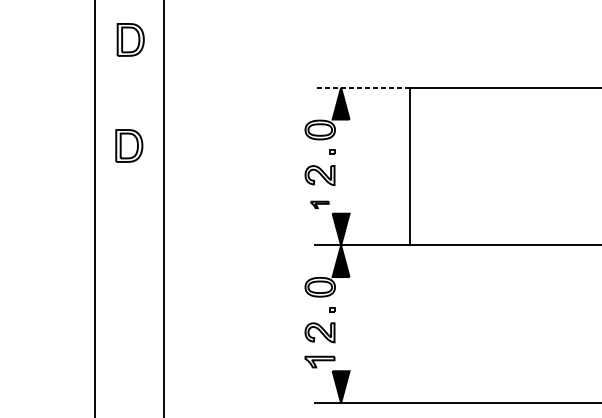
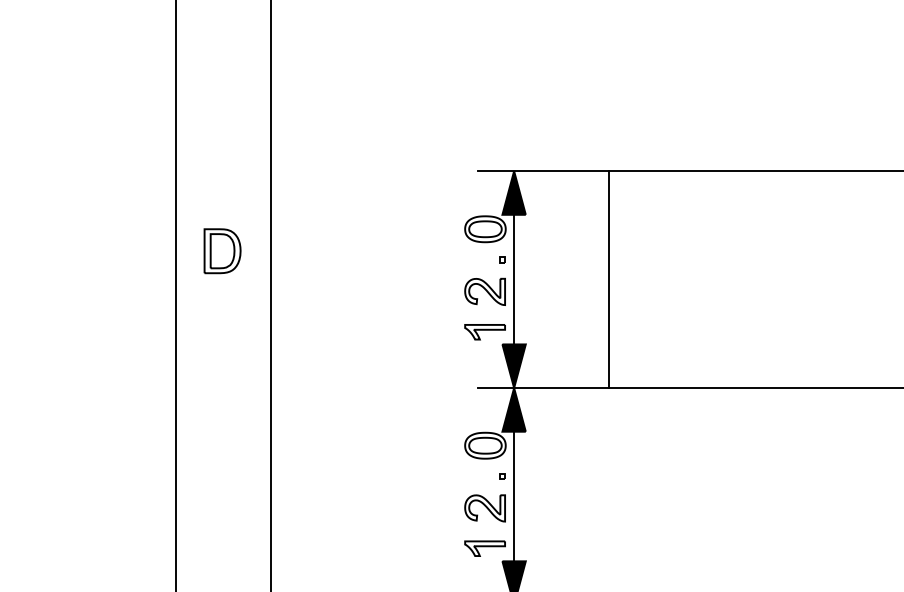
part: (130, 40) -> (224, 105), removed
line: (361, 88) -> (542, 171), dashed -> solid
line: (341, 166) -> (514, 279), added
part: (319, 205) -> (484, 332), size x1.67
line: (341, 324) -> (514, 496), added

